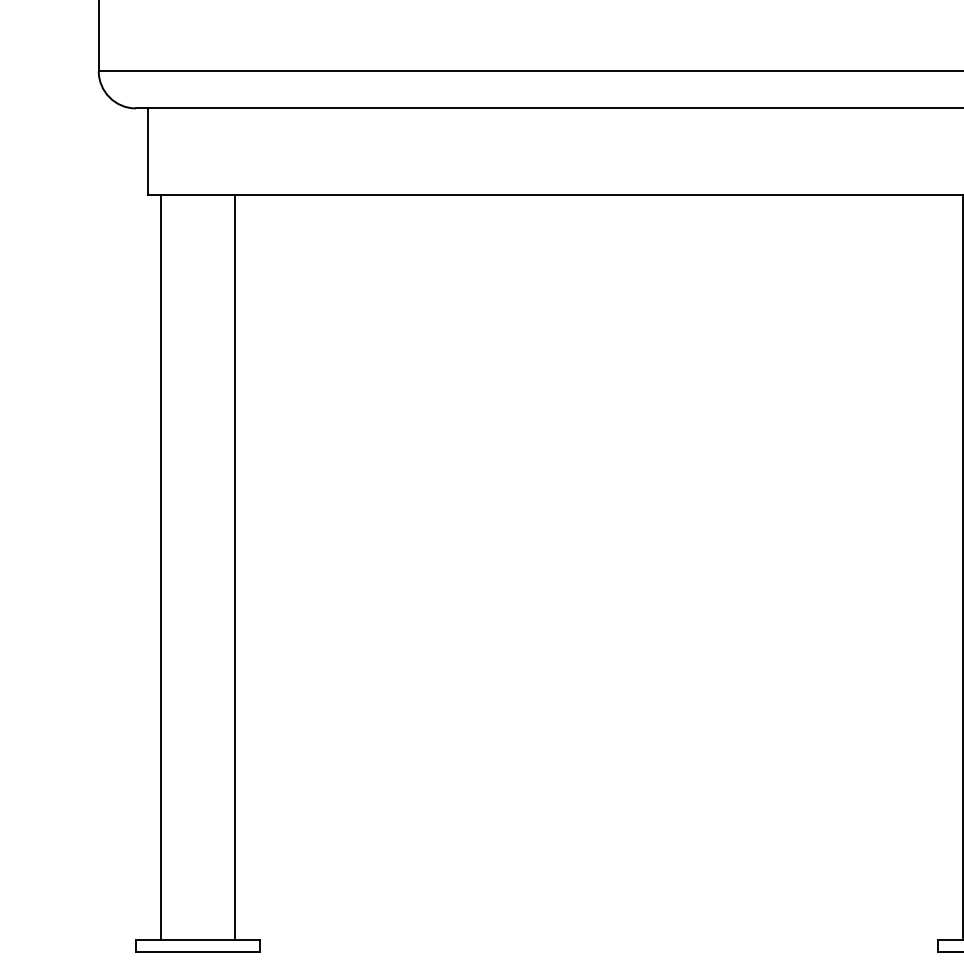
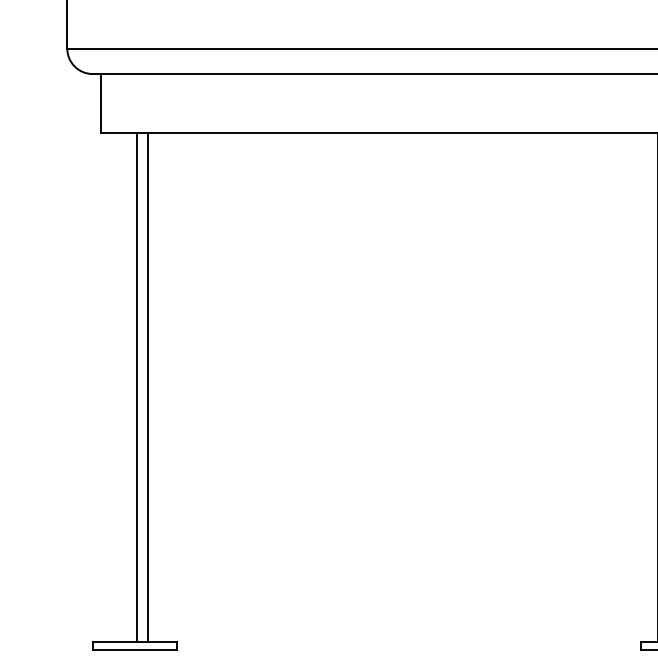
line: (160, 567) -> (147, 387), moved
line: (235, 567) -> (136, 387), moved

